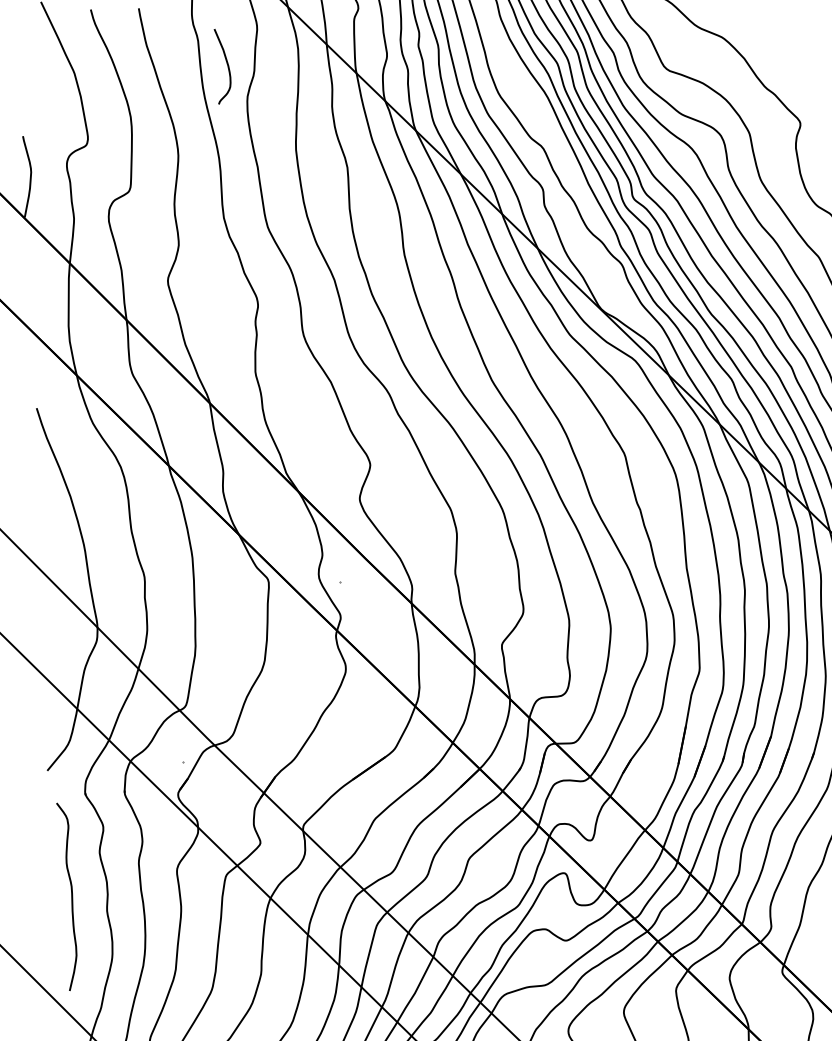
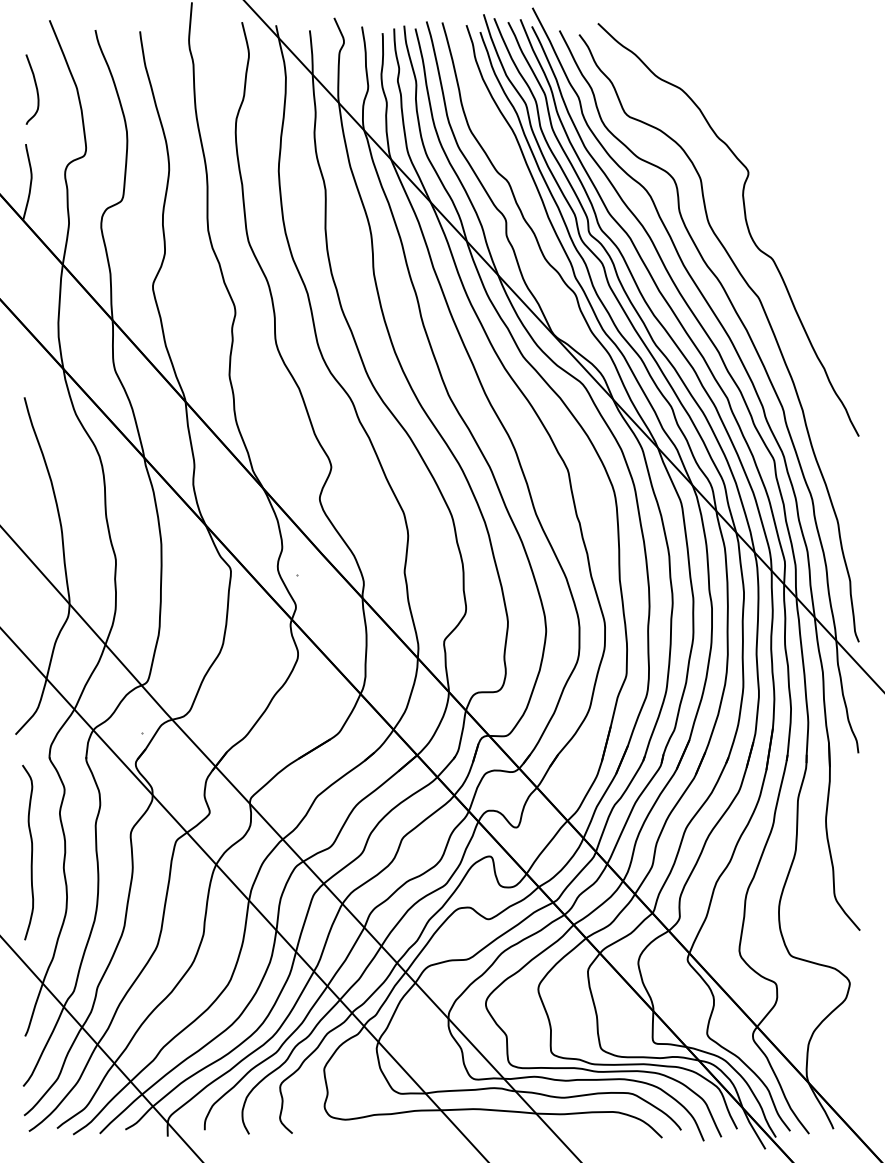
curve: (226, 63) -> (35, 87), moved

